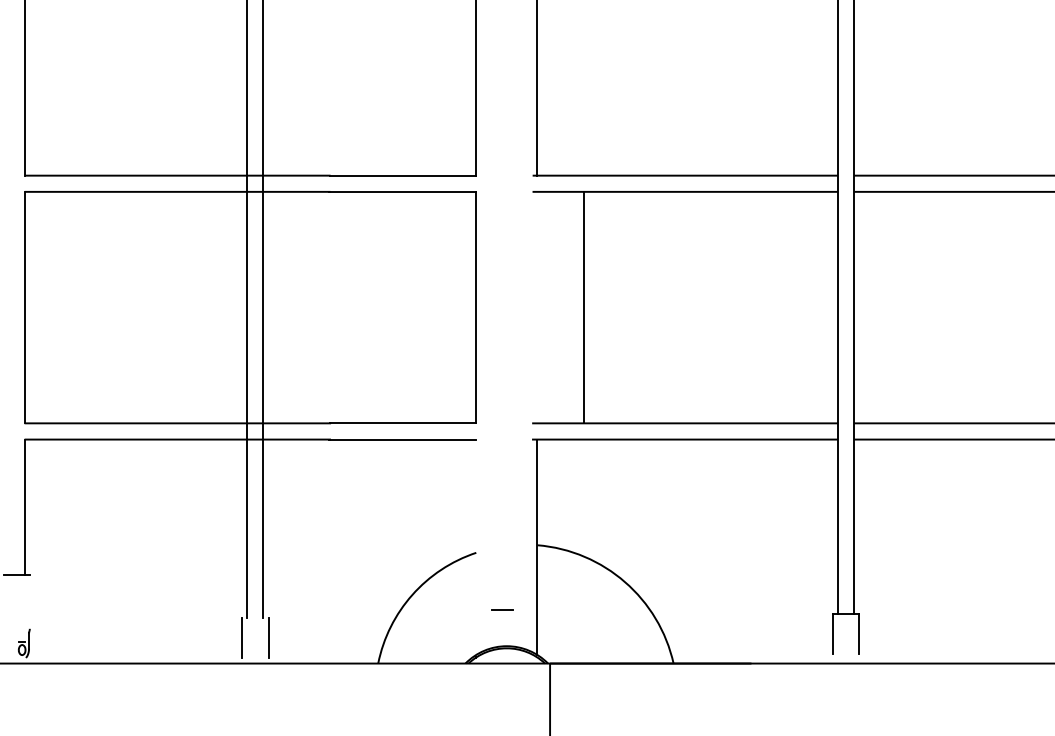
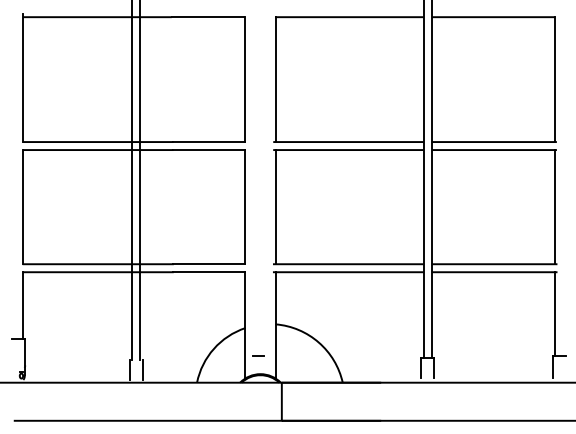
line: (583, 308) -> (275, 207), moved
line: (476, 547) -> (245, 325), added
line: (30, 600) -> (25, 351), added

